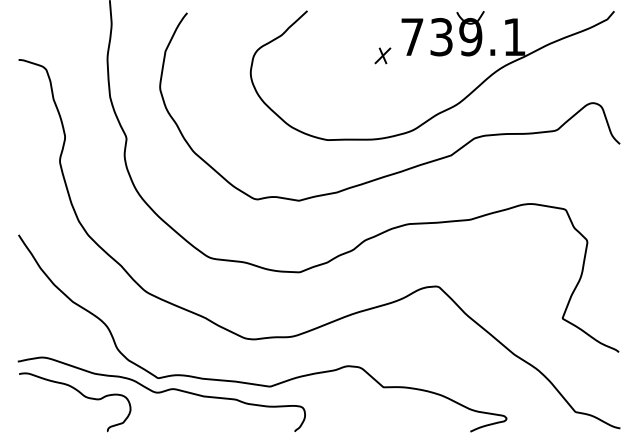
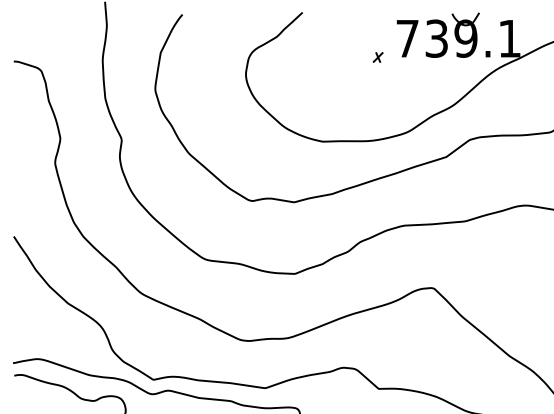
part: (382, 55) -> (377, 57), size x0.6

